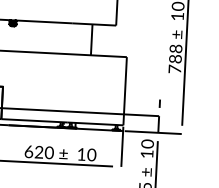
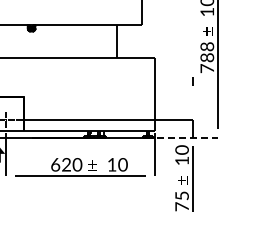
line: (159, 103) -> (192, 81), moved
line: (153, 132) -> (187, 137), solid -> dashed

